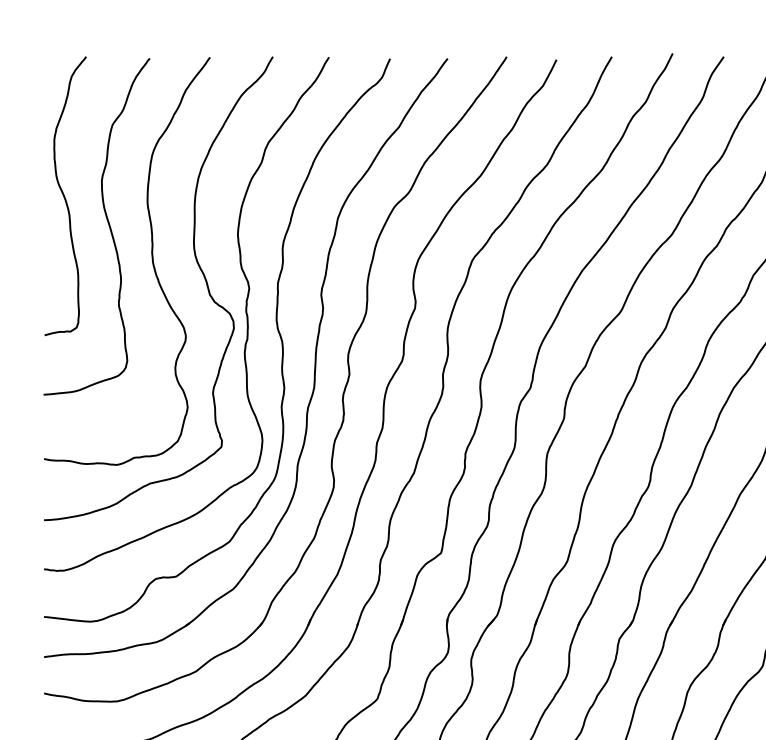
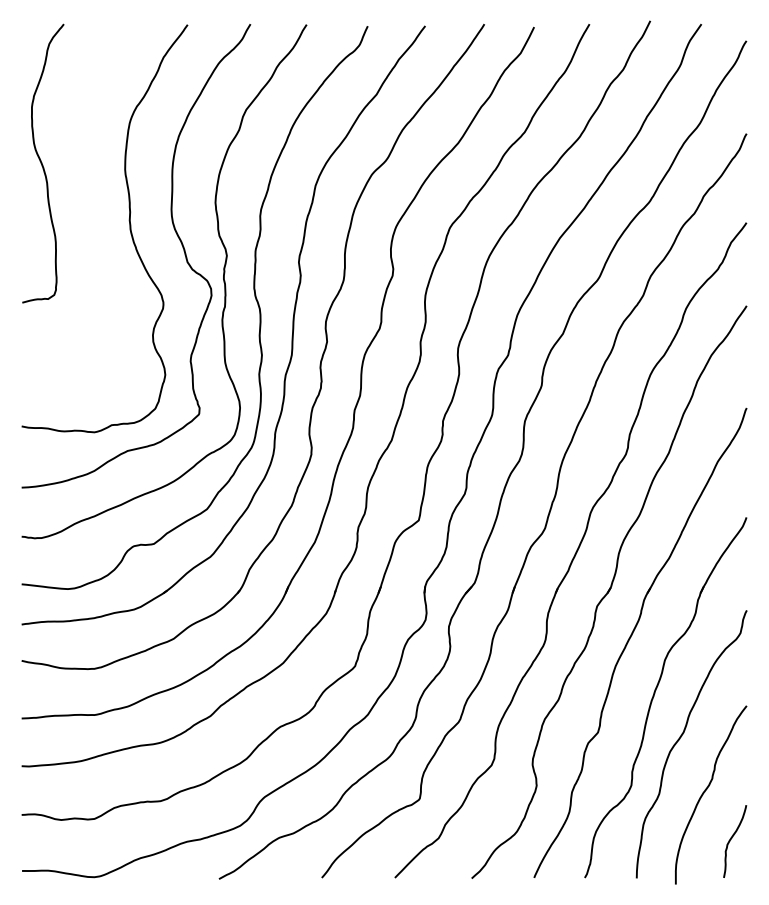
curve: (106, 221) -> (84, 188), removed

